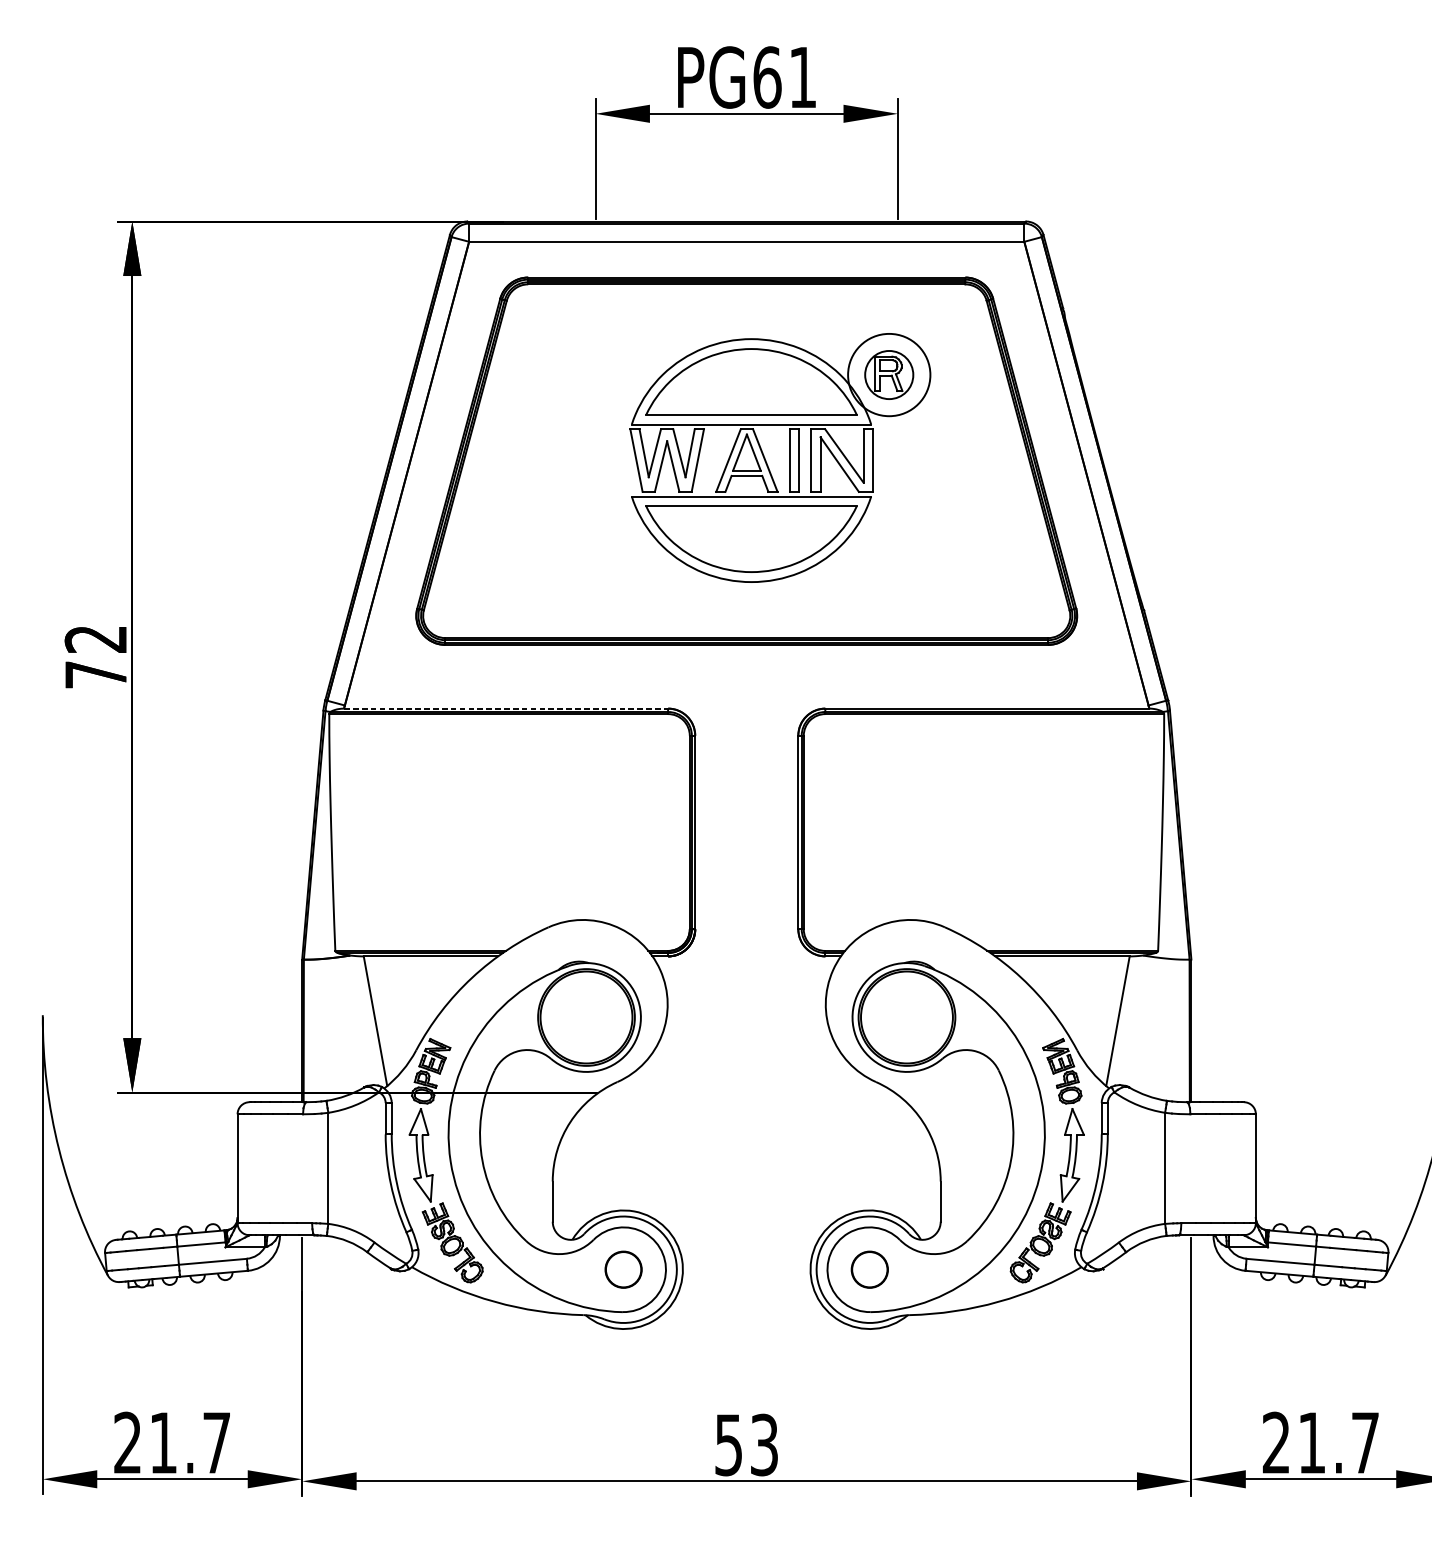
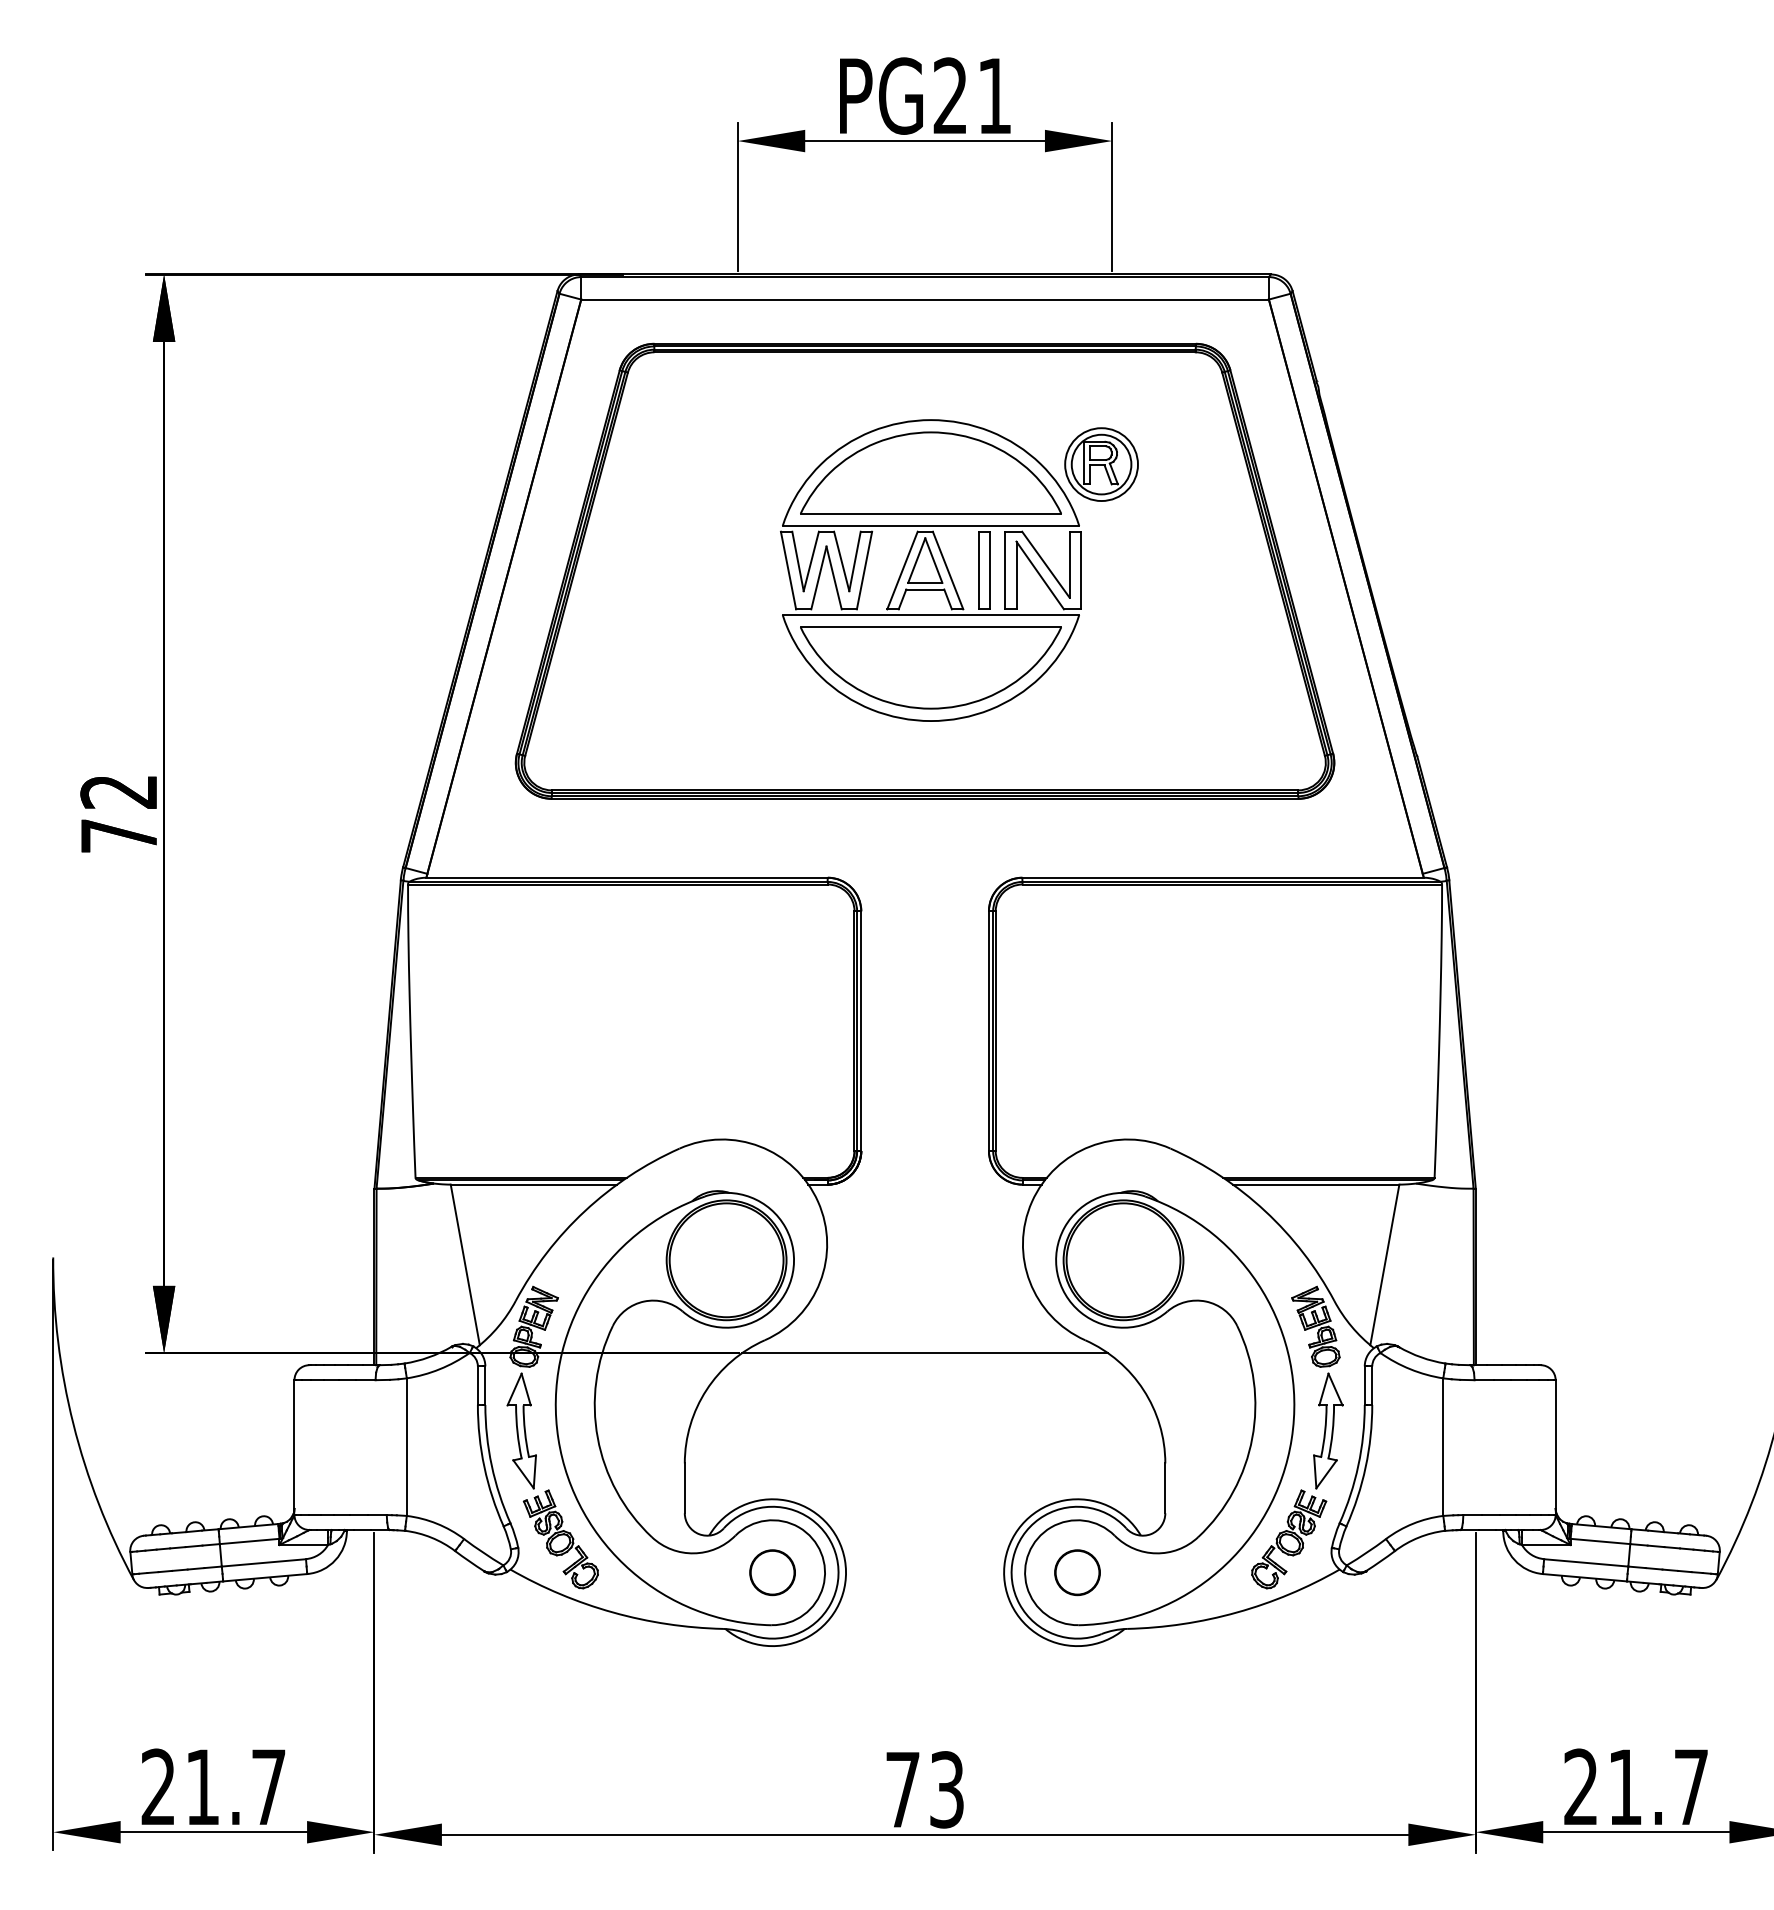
text: (767, 77) -> (950, 95), PG61 -> PG21
circle: (889, 374) -> (1101, 464), size x0.71
line: (506, 708) -> (627, 877), dashed -> solid
line: (747, 1092) -> (925, 1353), added
text: (728, 1445) -> (902, 1790), 53 -> 73

